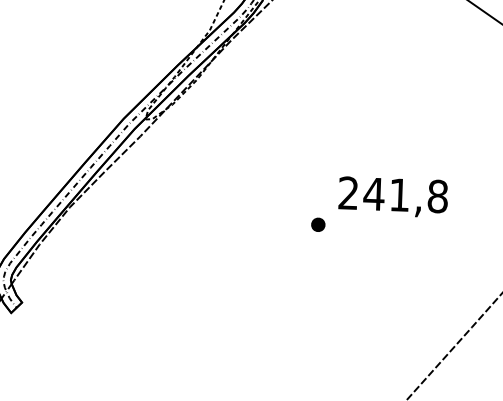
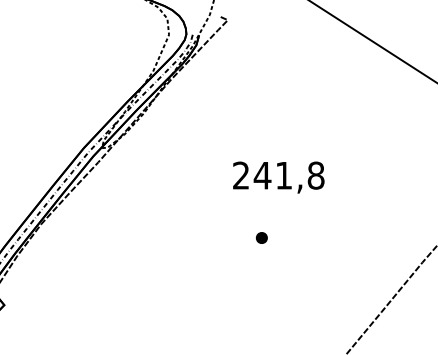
text: (392, 197) -> (278, 177), moved
part: (317, 224) -> (261, 237), moved

